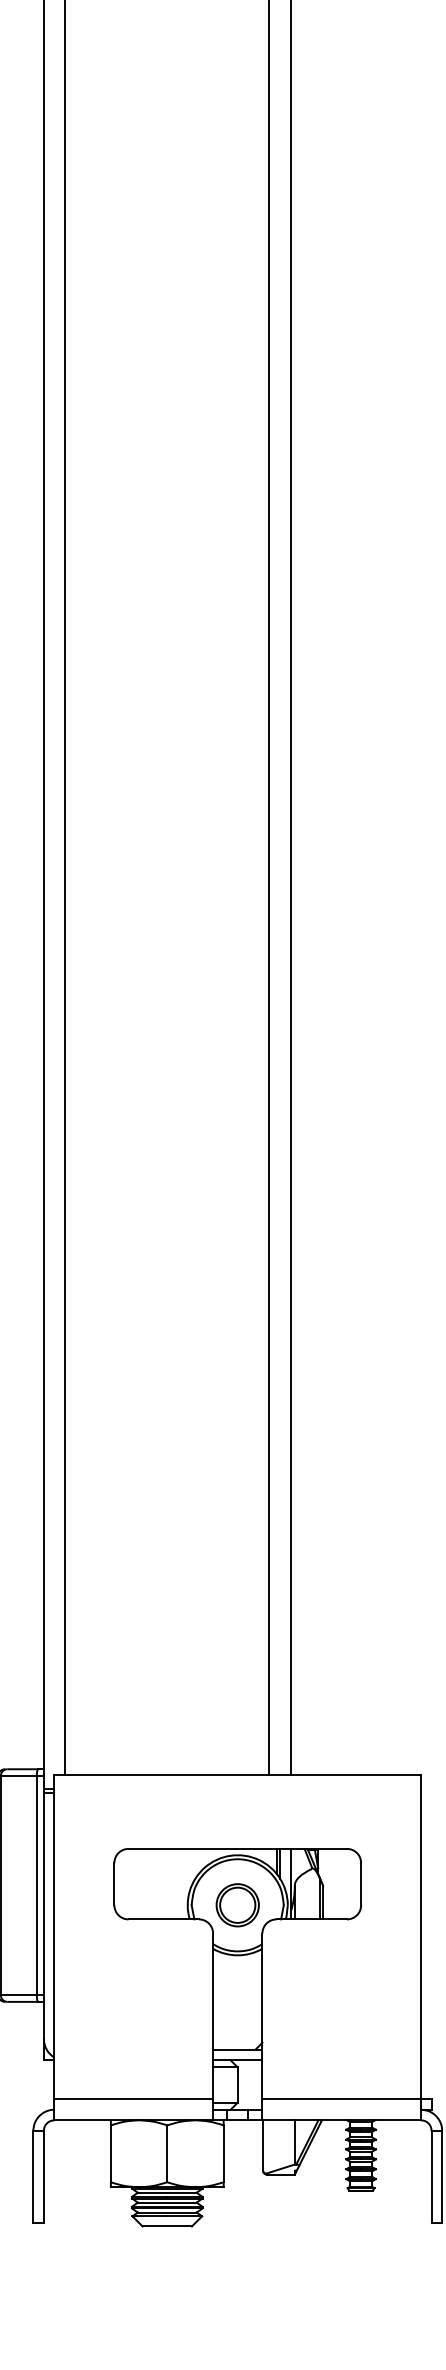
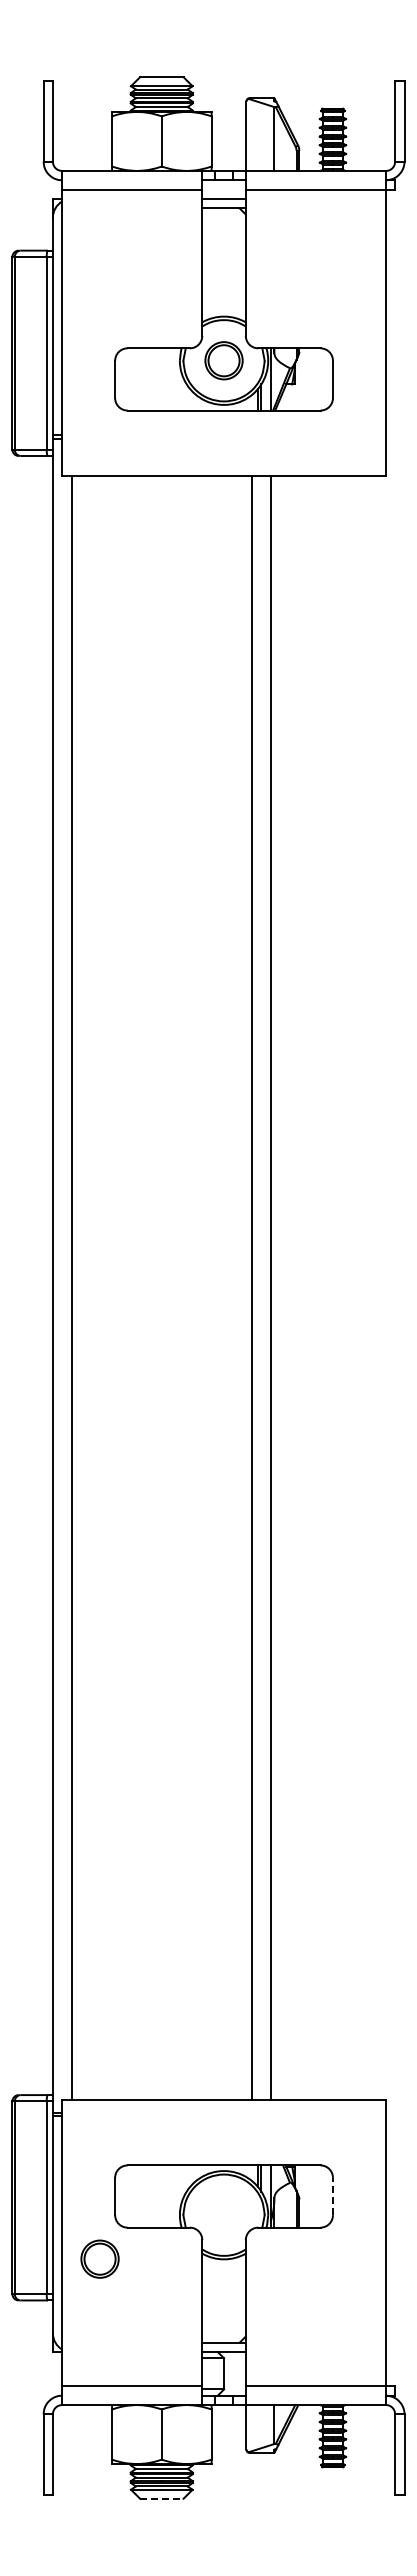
line: (360, 1884) -> (332, 2196), solid -> dashed
part: (237, 1904) -> (99, 2258), moved
line: (166, 2226) -> (161, 2498), solid -> dashed

